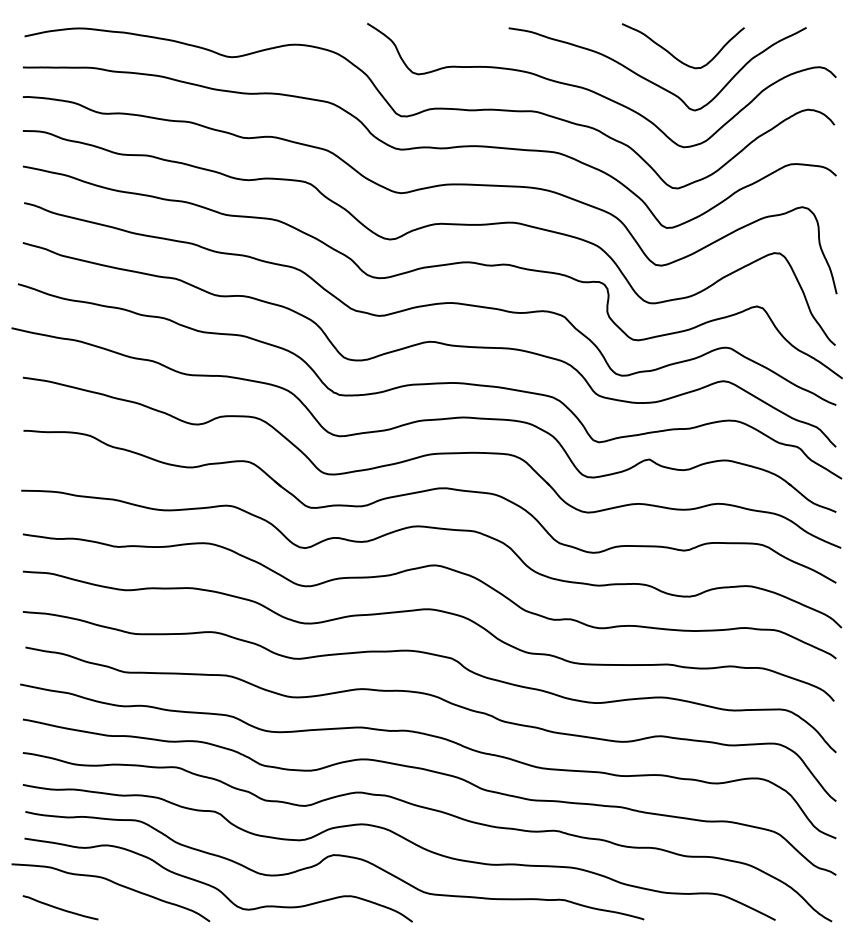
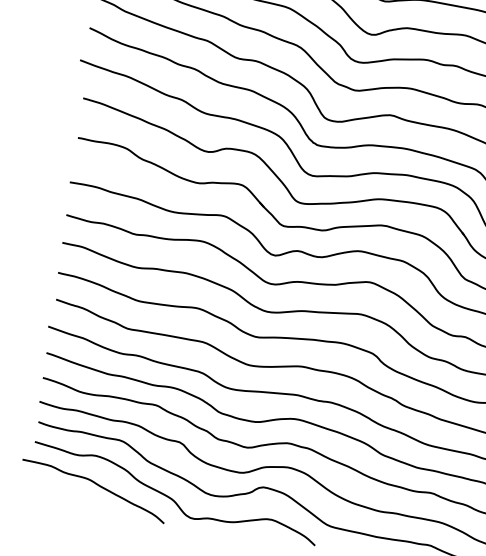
curve: (59, 907) -> (53, 496), removed

